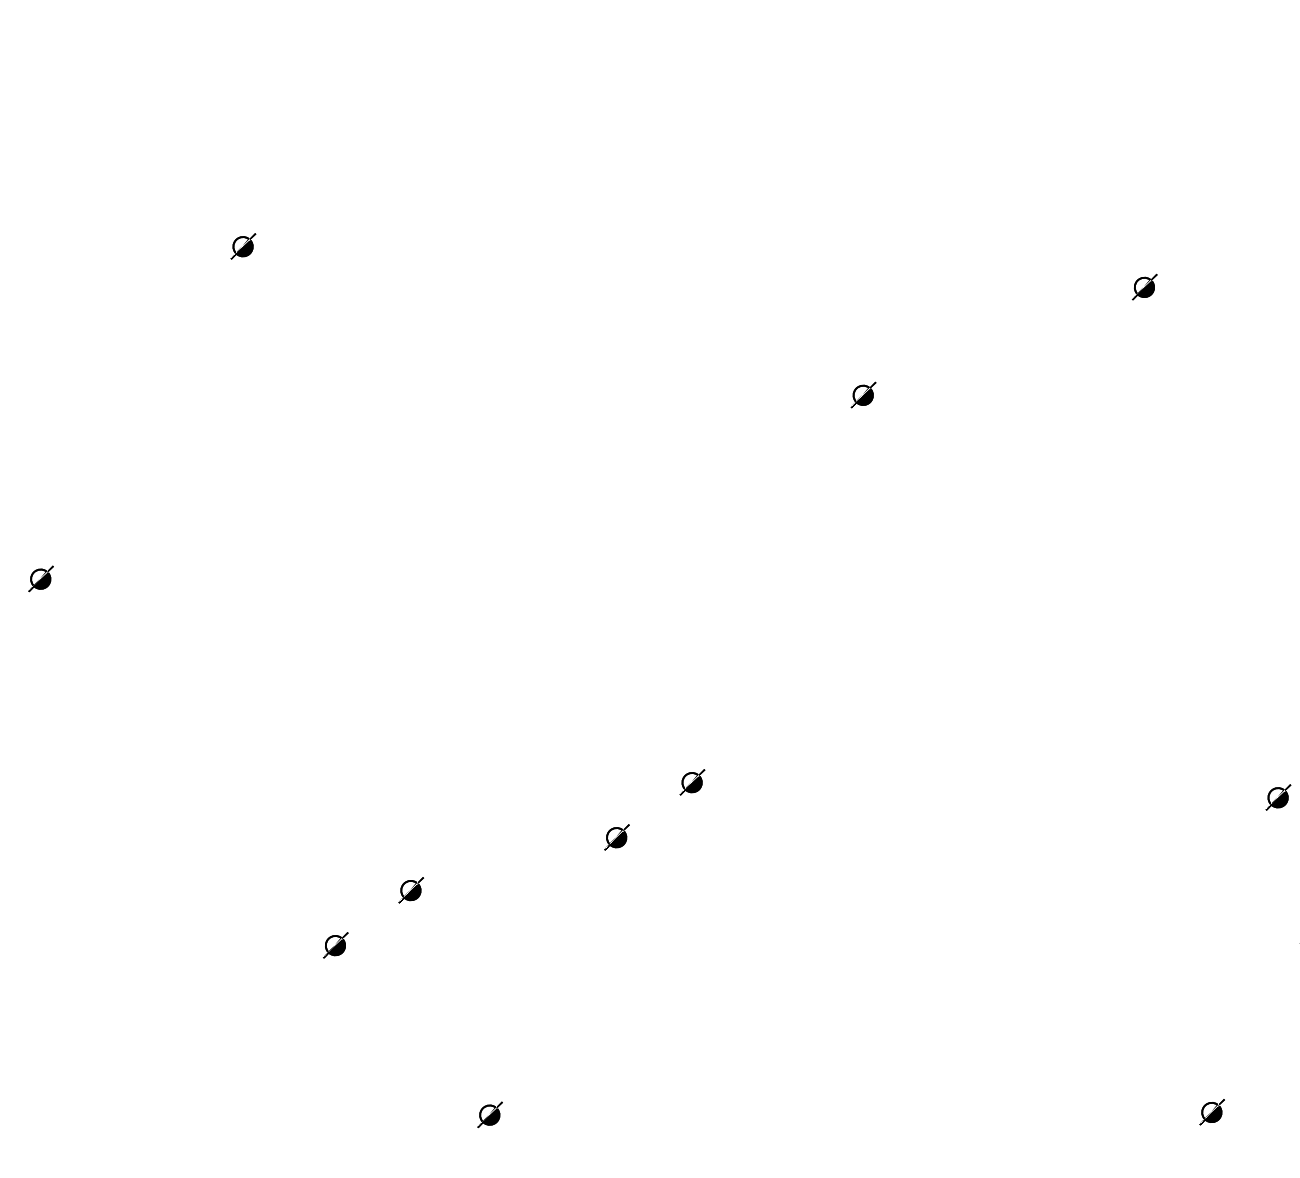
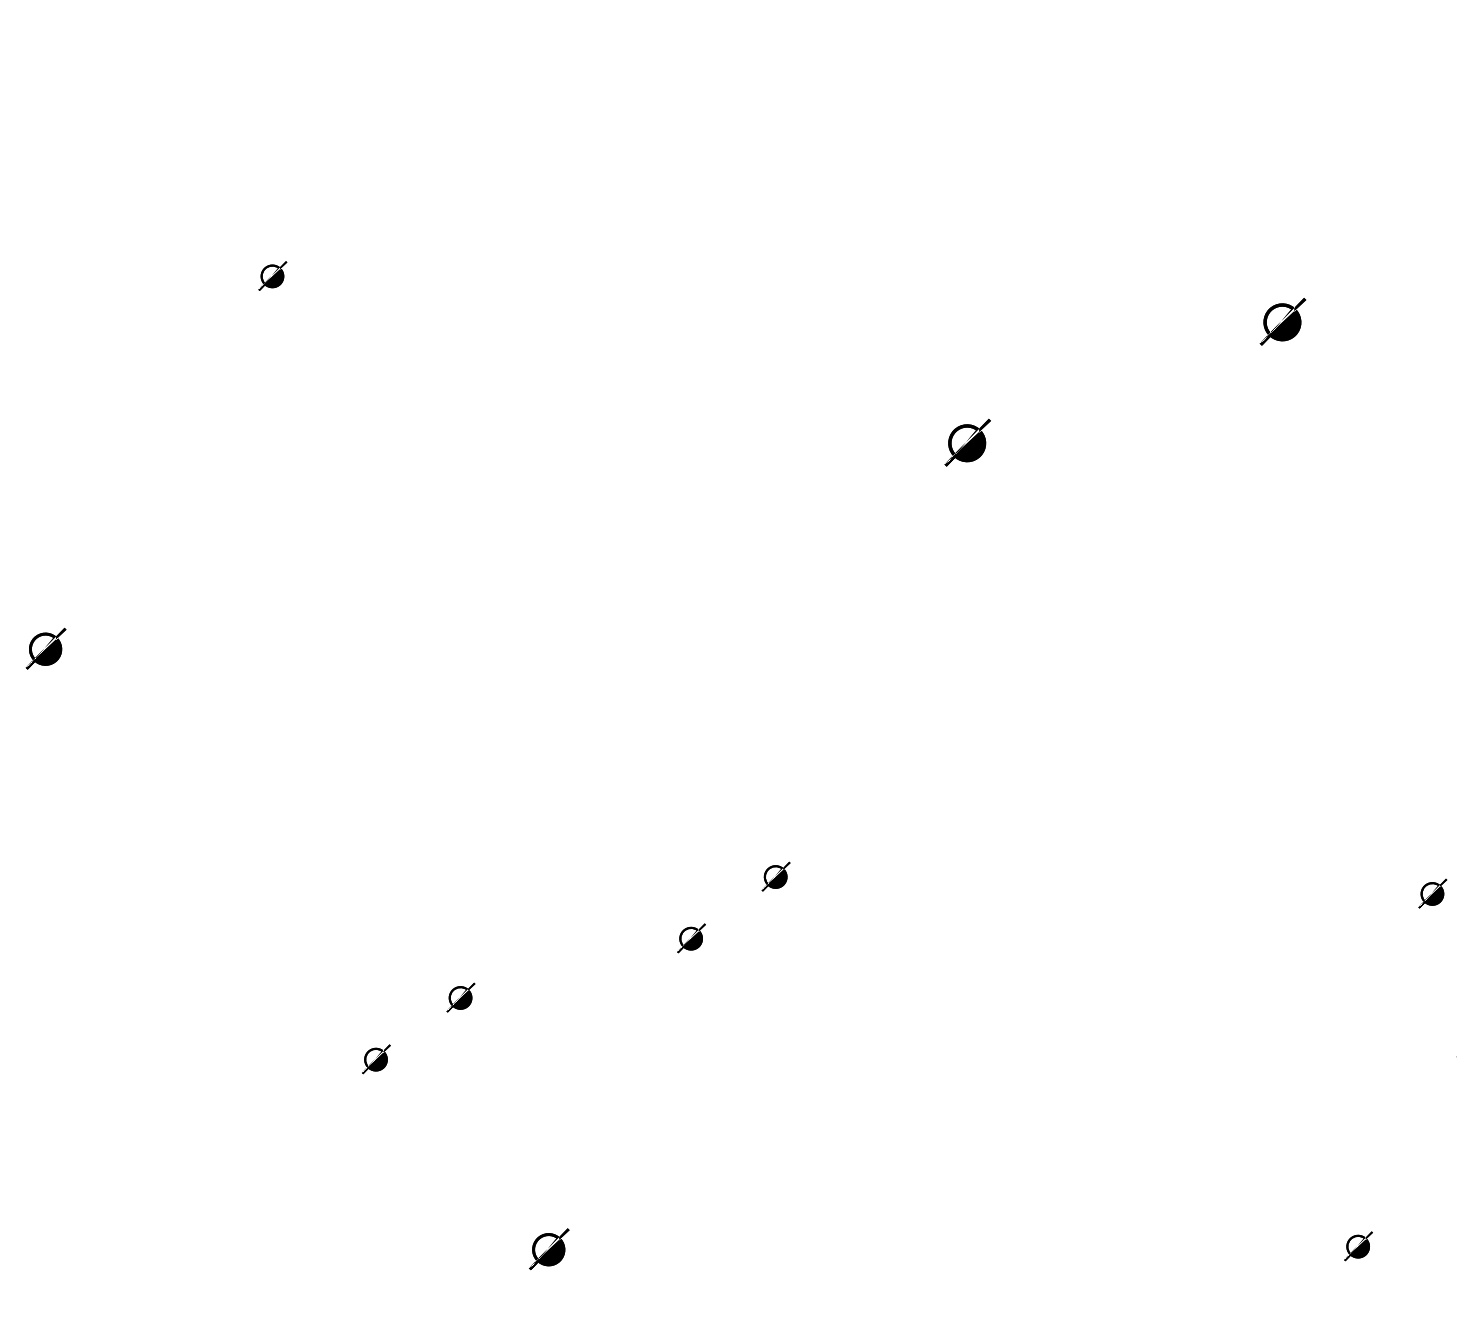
part: (1144, 286) -> (1282, 321), size x1.6
part: (863, 394) -> (967, 442), size x1.6
part: (40, 578) -> (45, 648), size x1.4
part: (490, 1115) -> (549, 1249), size x1.4

